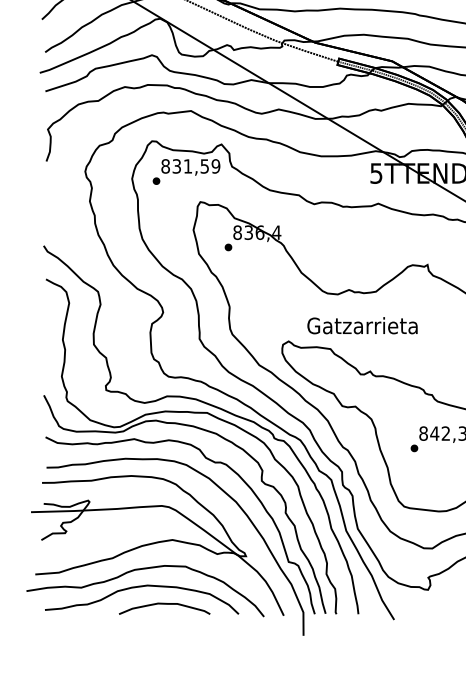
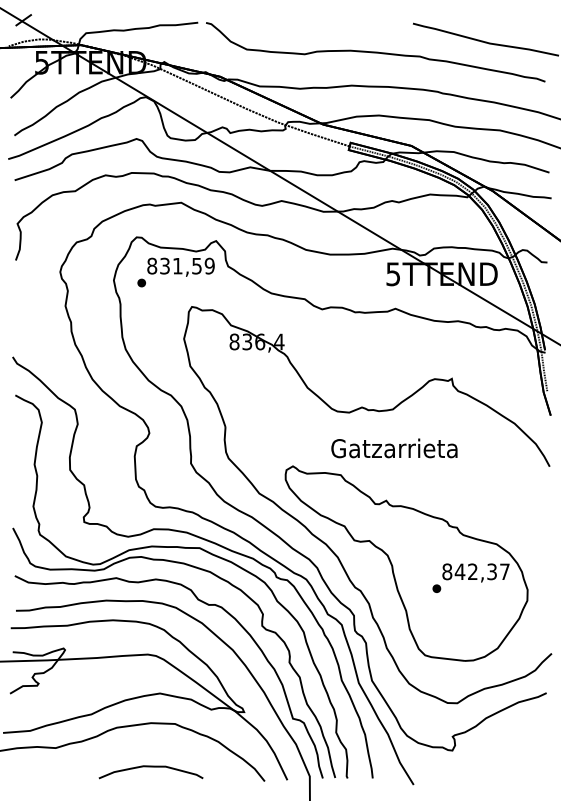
part: (227, 247) -> (223, 358), removed
text: (362, 325) -> (394, 448), moved
curve: (142, 587) -> (125, 747), removed

